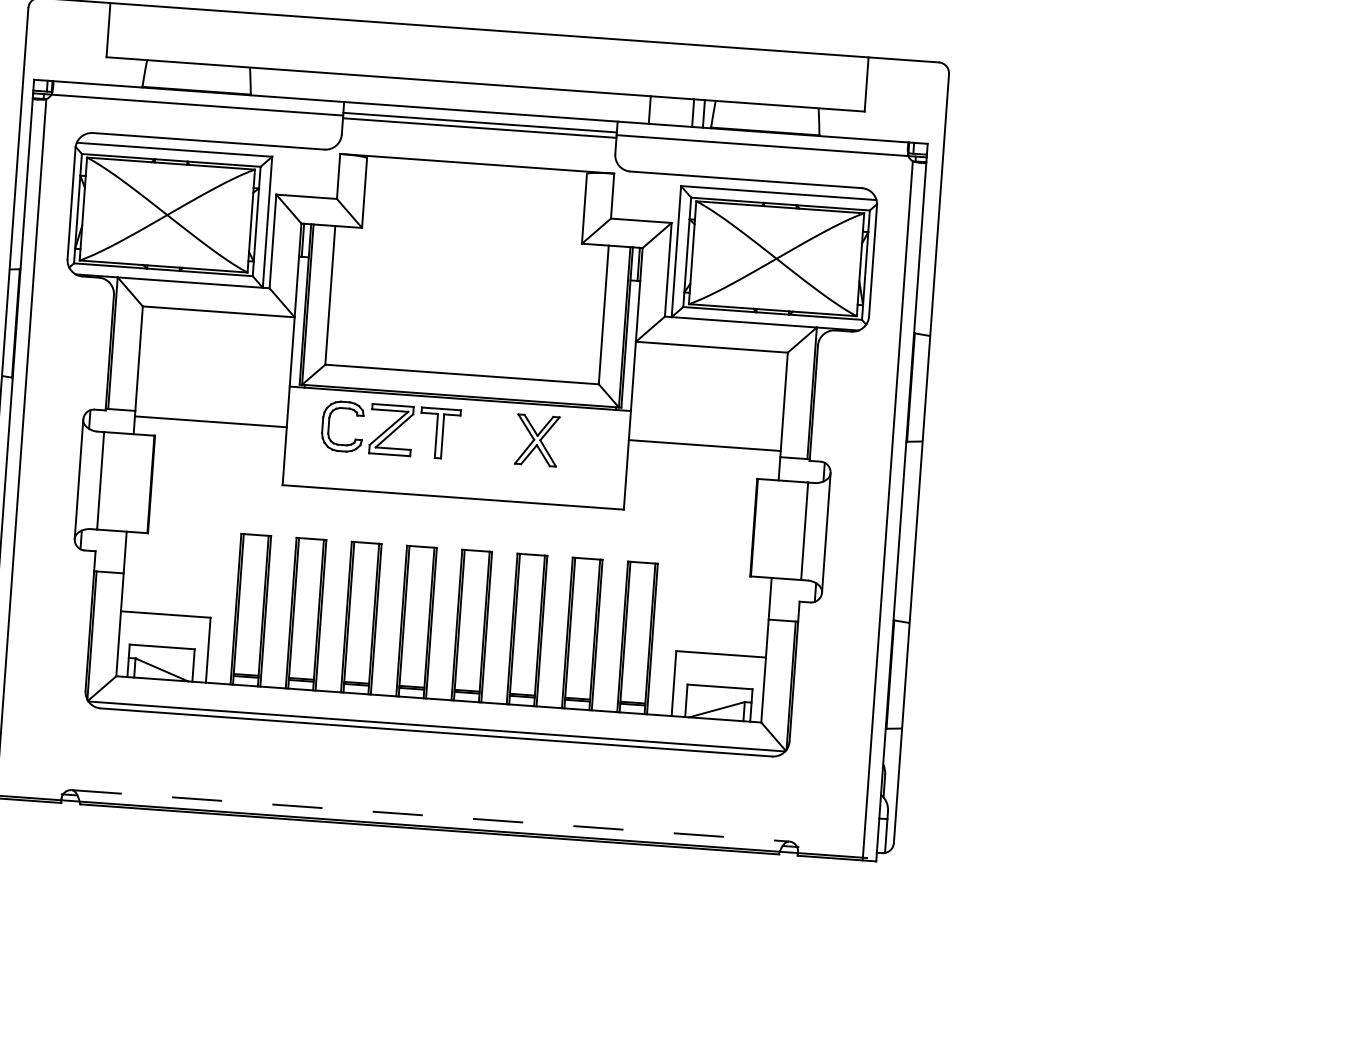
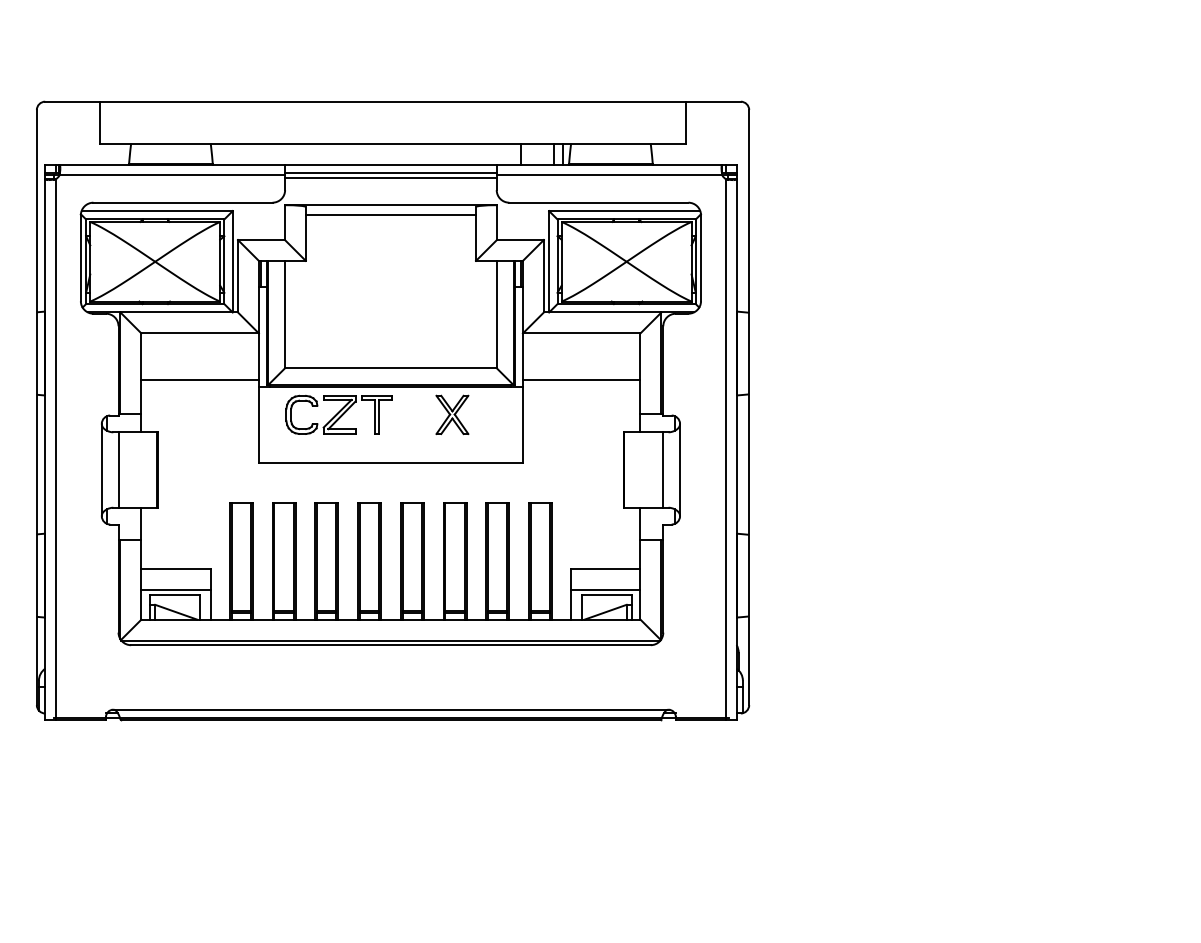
line: (475, 177) -> (390, 215), added
line: (210, 421) -> (199, 379), moved
line: (704, 445) -> (581, 379), moved
line: (163, 641) -> (175, 590), added
line: (718, 681) -> (605, 590), added
line: (429, 815) -> (390, 709), dashed -> solid

